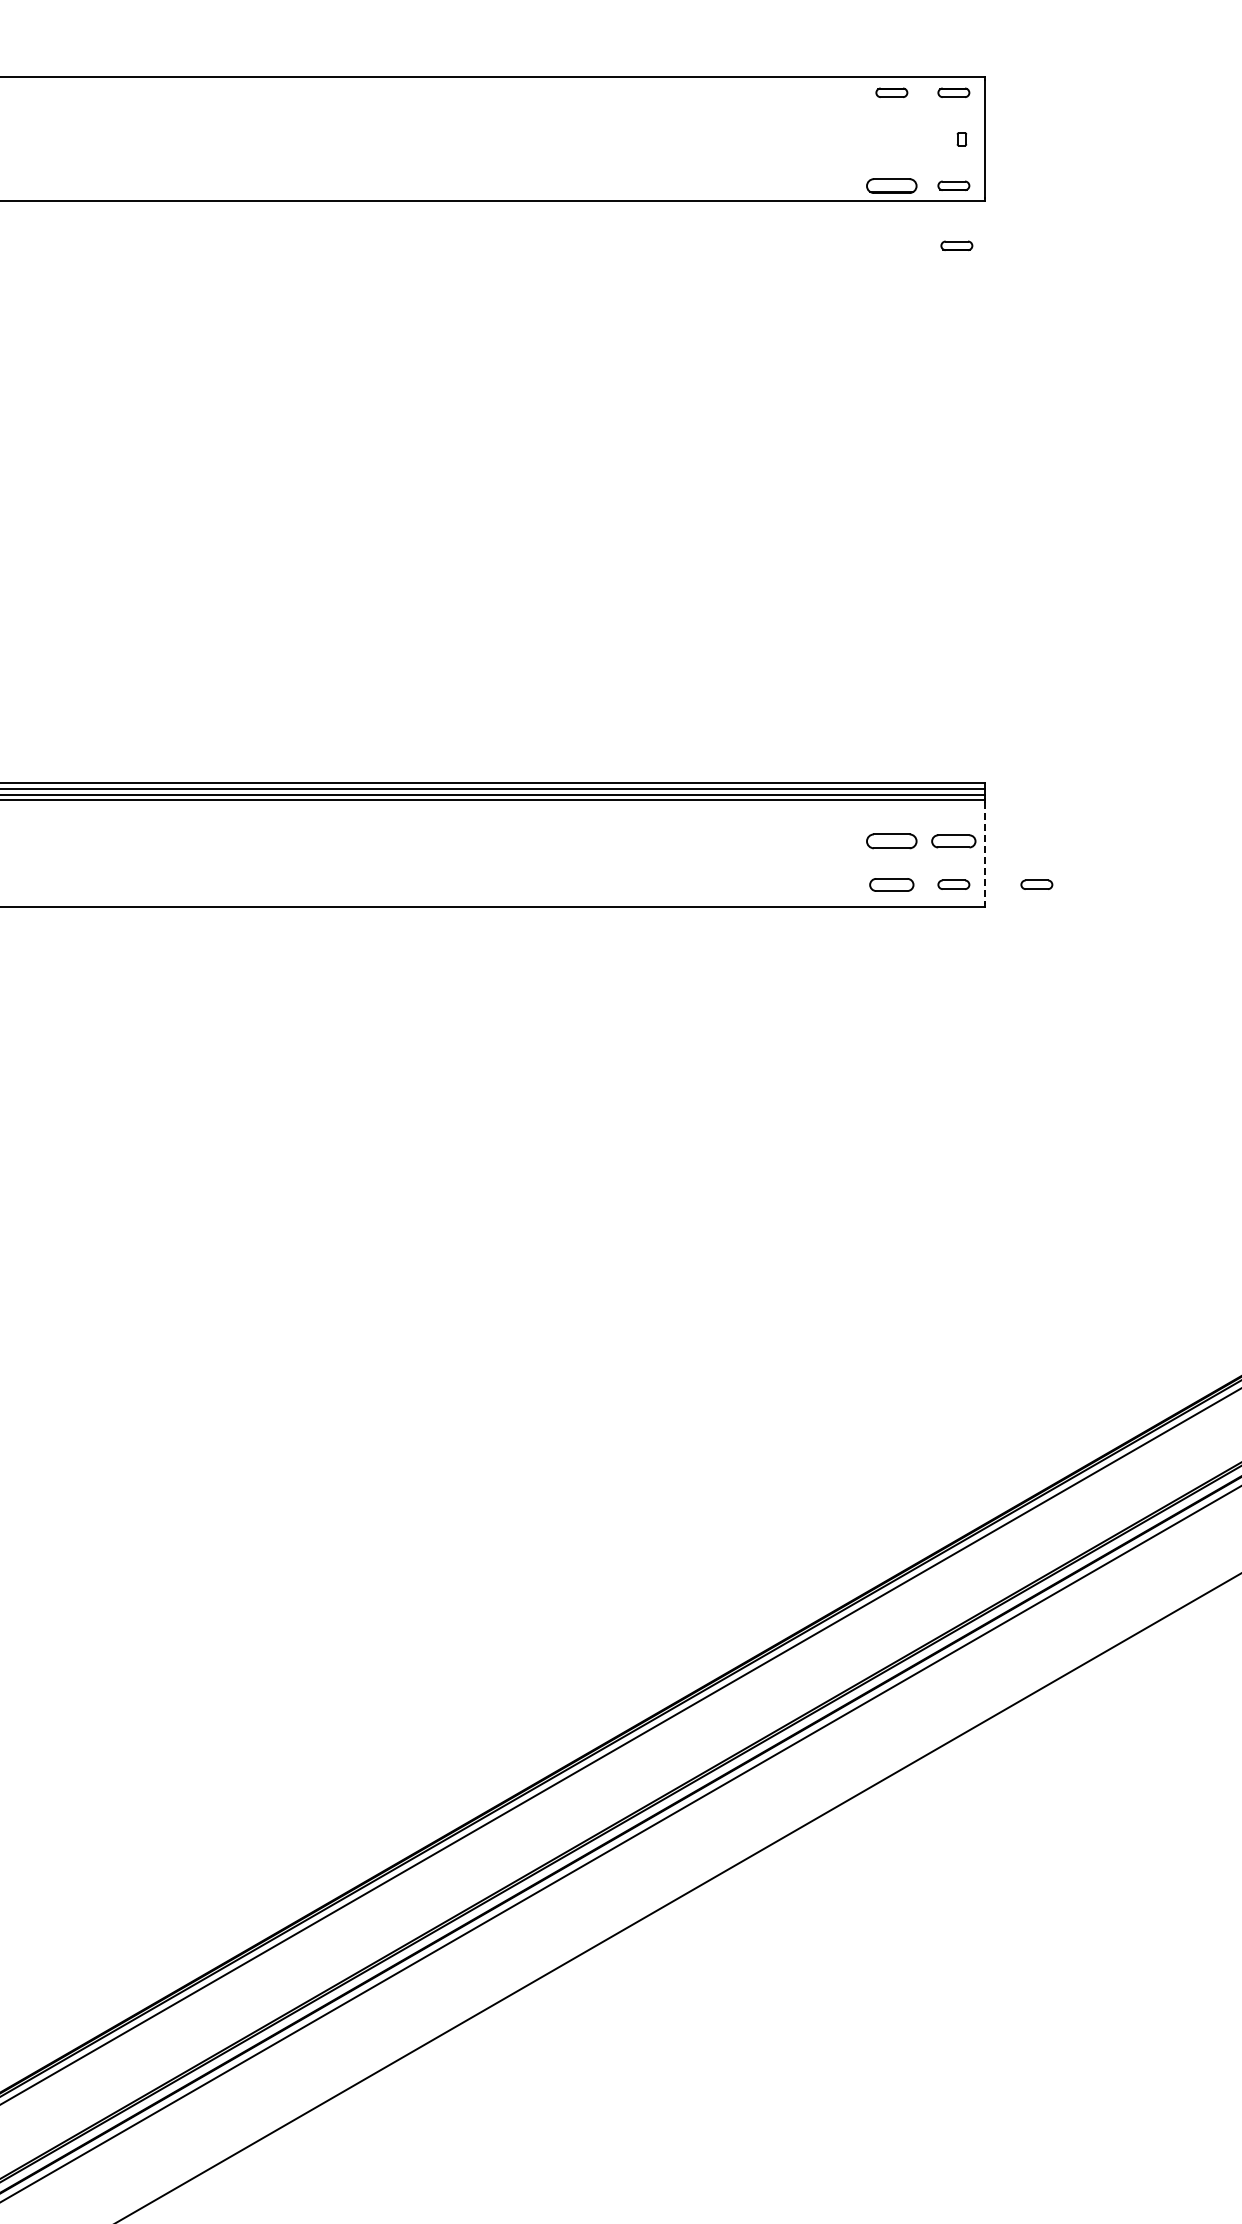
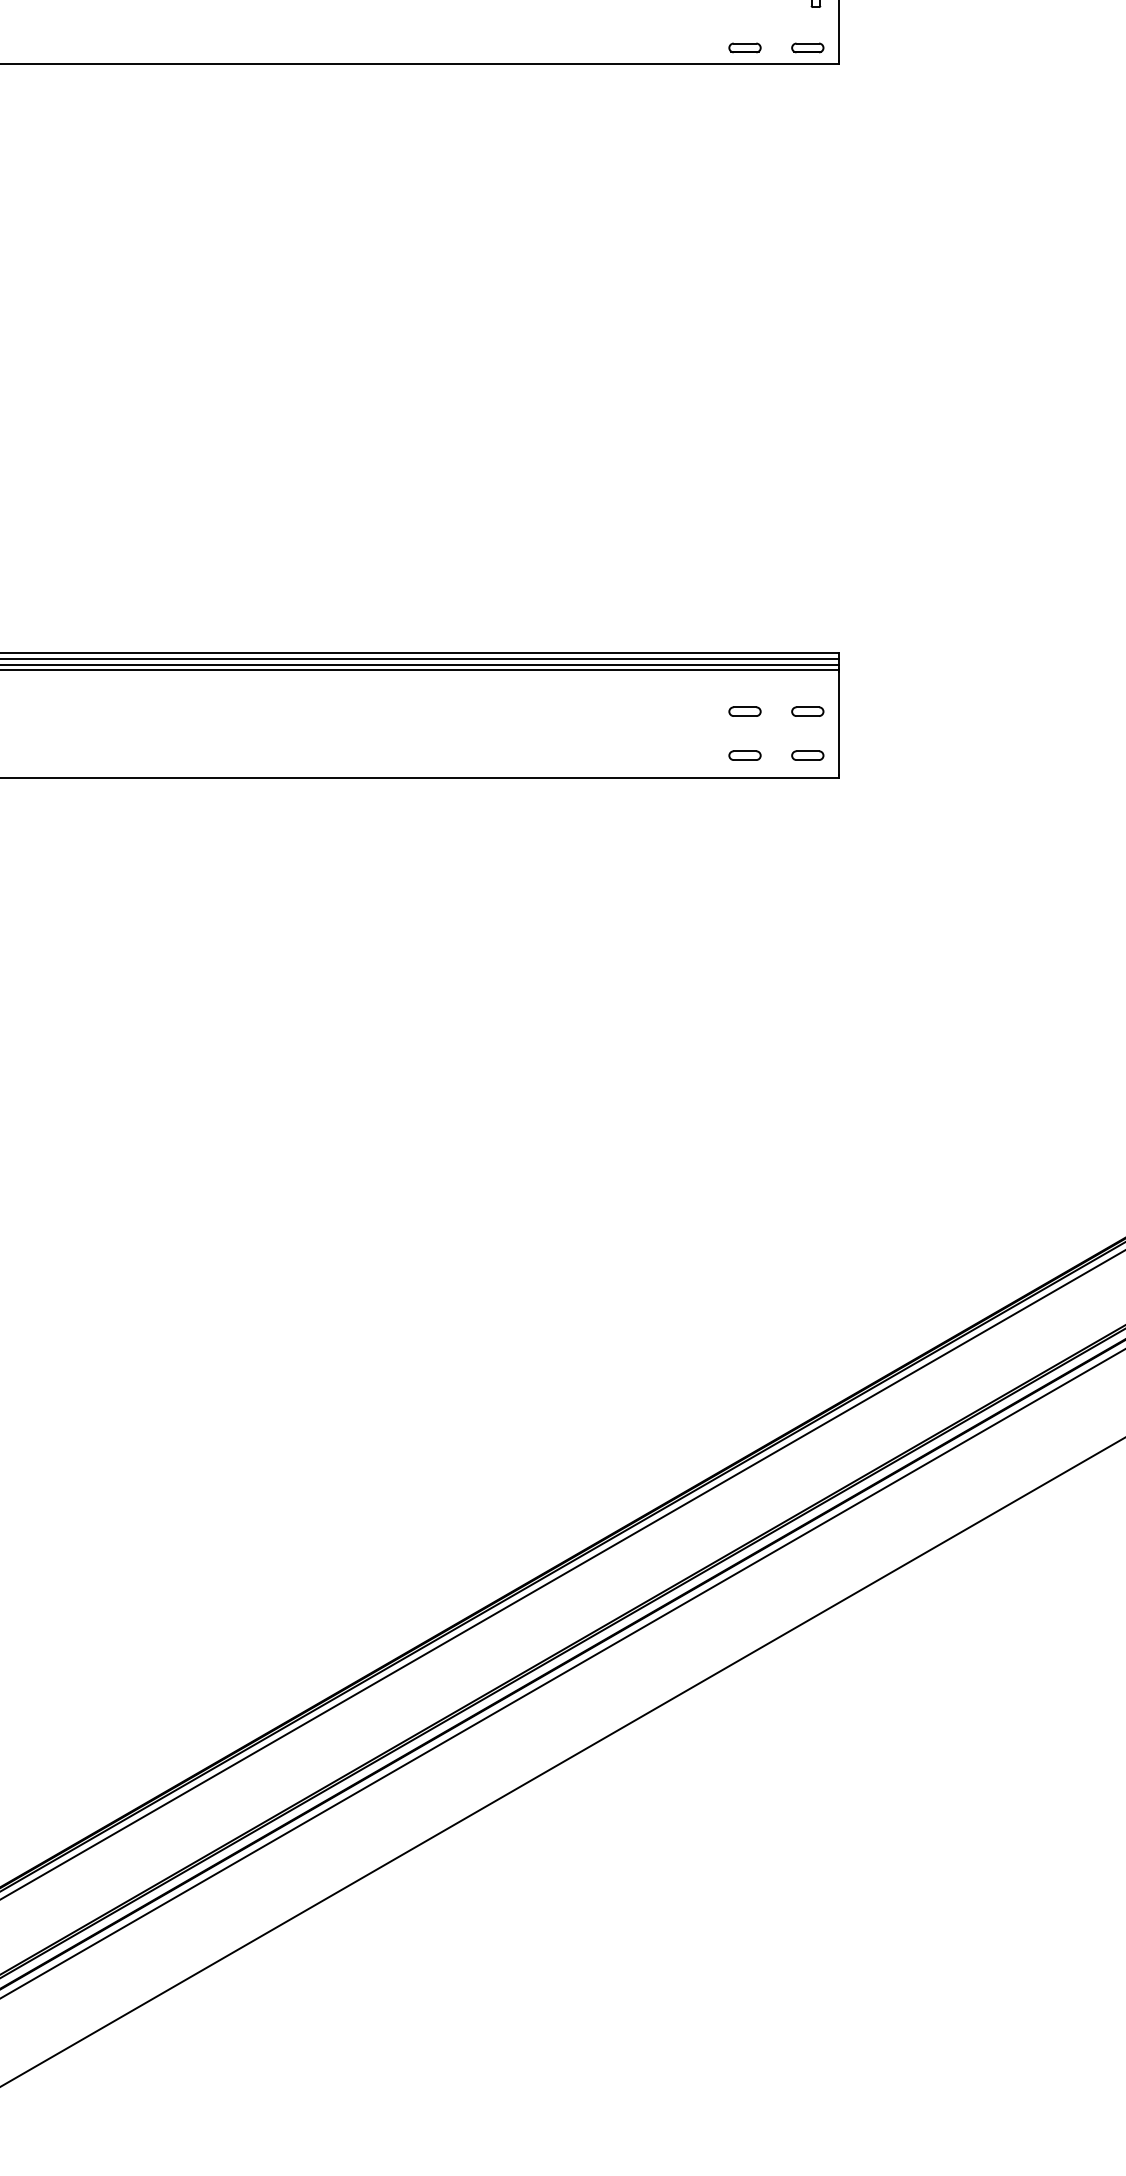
part: (891, 185) -> (744, 47), size x0.62
part: (956, 245) -> (810, 108), removed
part: (891, 841) -> (744, 711), size x0.62
part: (953, 841) -> (807, 711), size x0.71
line: (984, 853) -> (838, 723), dashed -> solid
part: (891, 884) -> (744, 755), size x0.71
part: (1036, 884) -> (891, 755), removed

